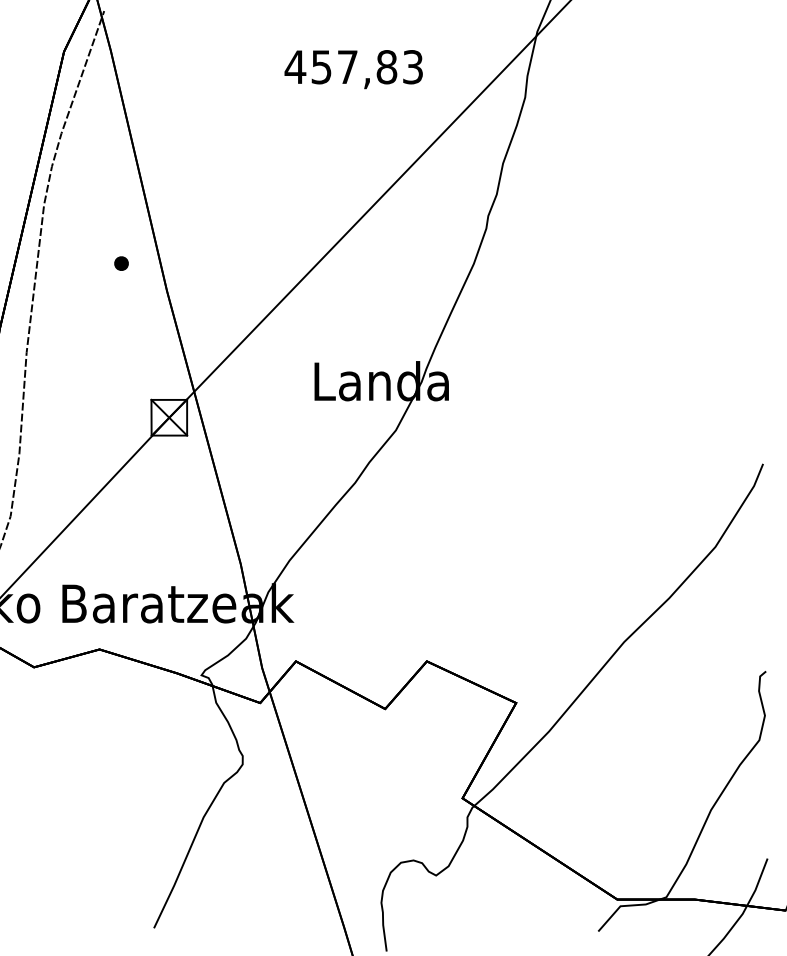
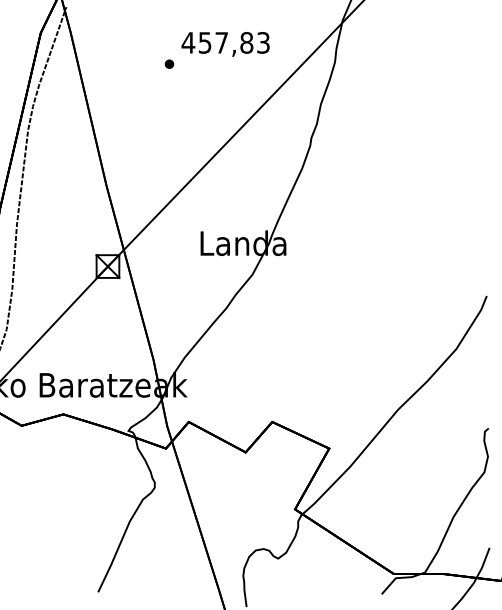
part: (121, 262) -> (169, 63), moved

